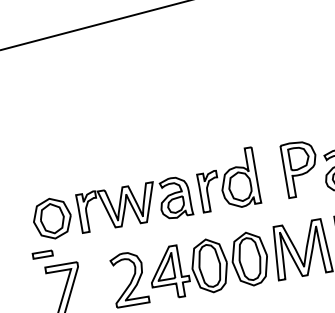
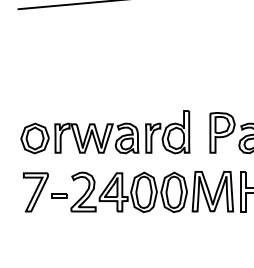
part: (42, 254) -> (59, 195), moved

